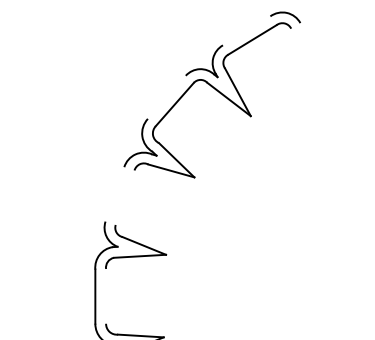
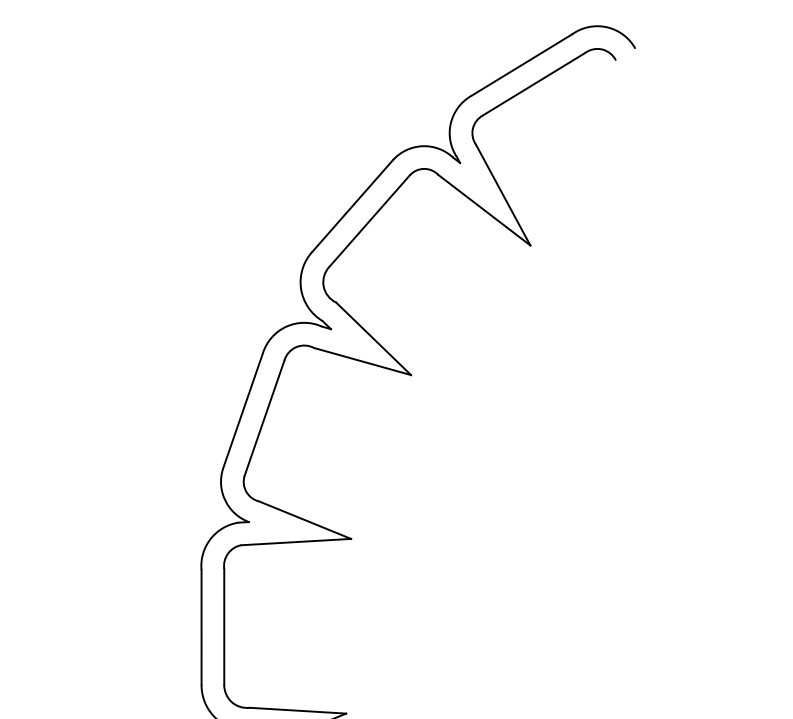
line: (246, 30) -> (521, 64), added
line: (166, 96) -> (352, 203), added
line: (114, 194) -> (242, 411), added
line: (124, 197) -> (263, 417), added
line: (106, 295) -> (225, 625), added

